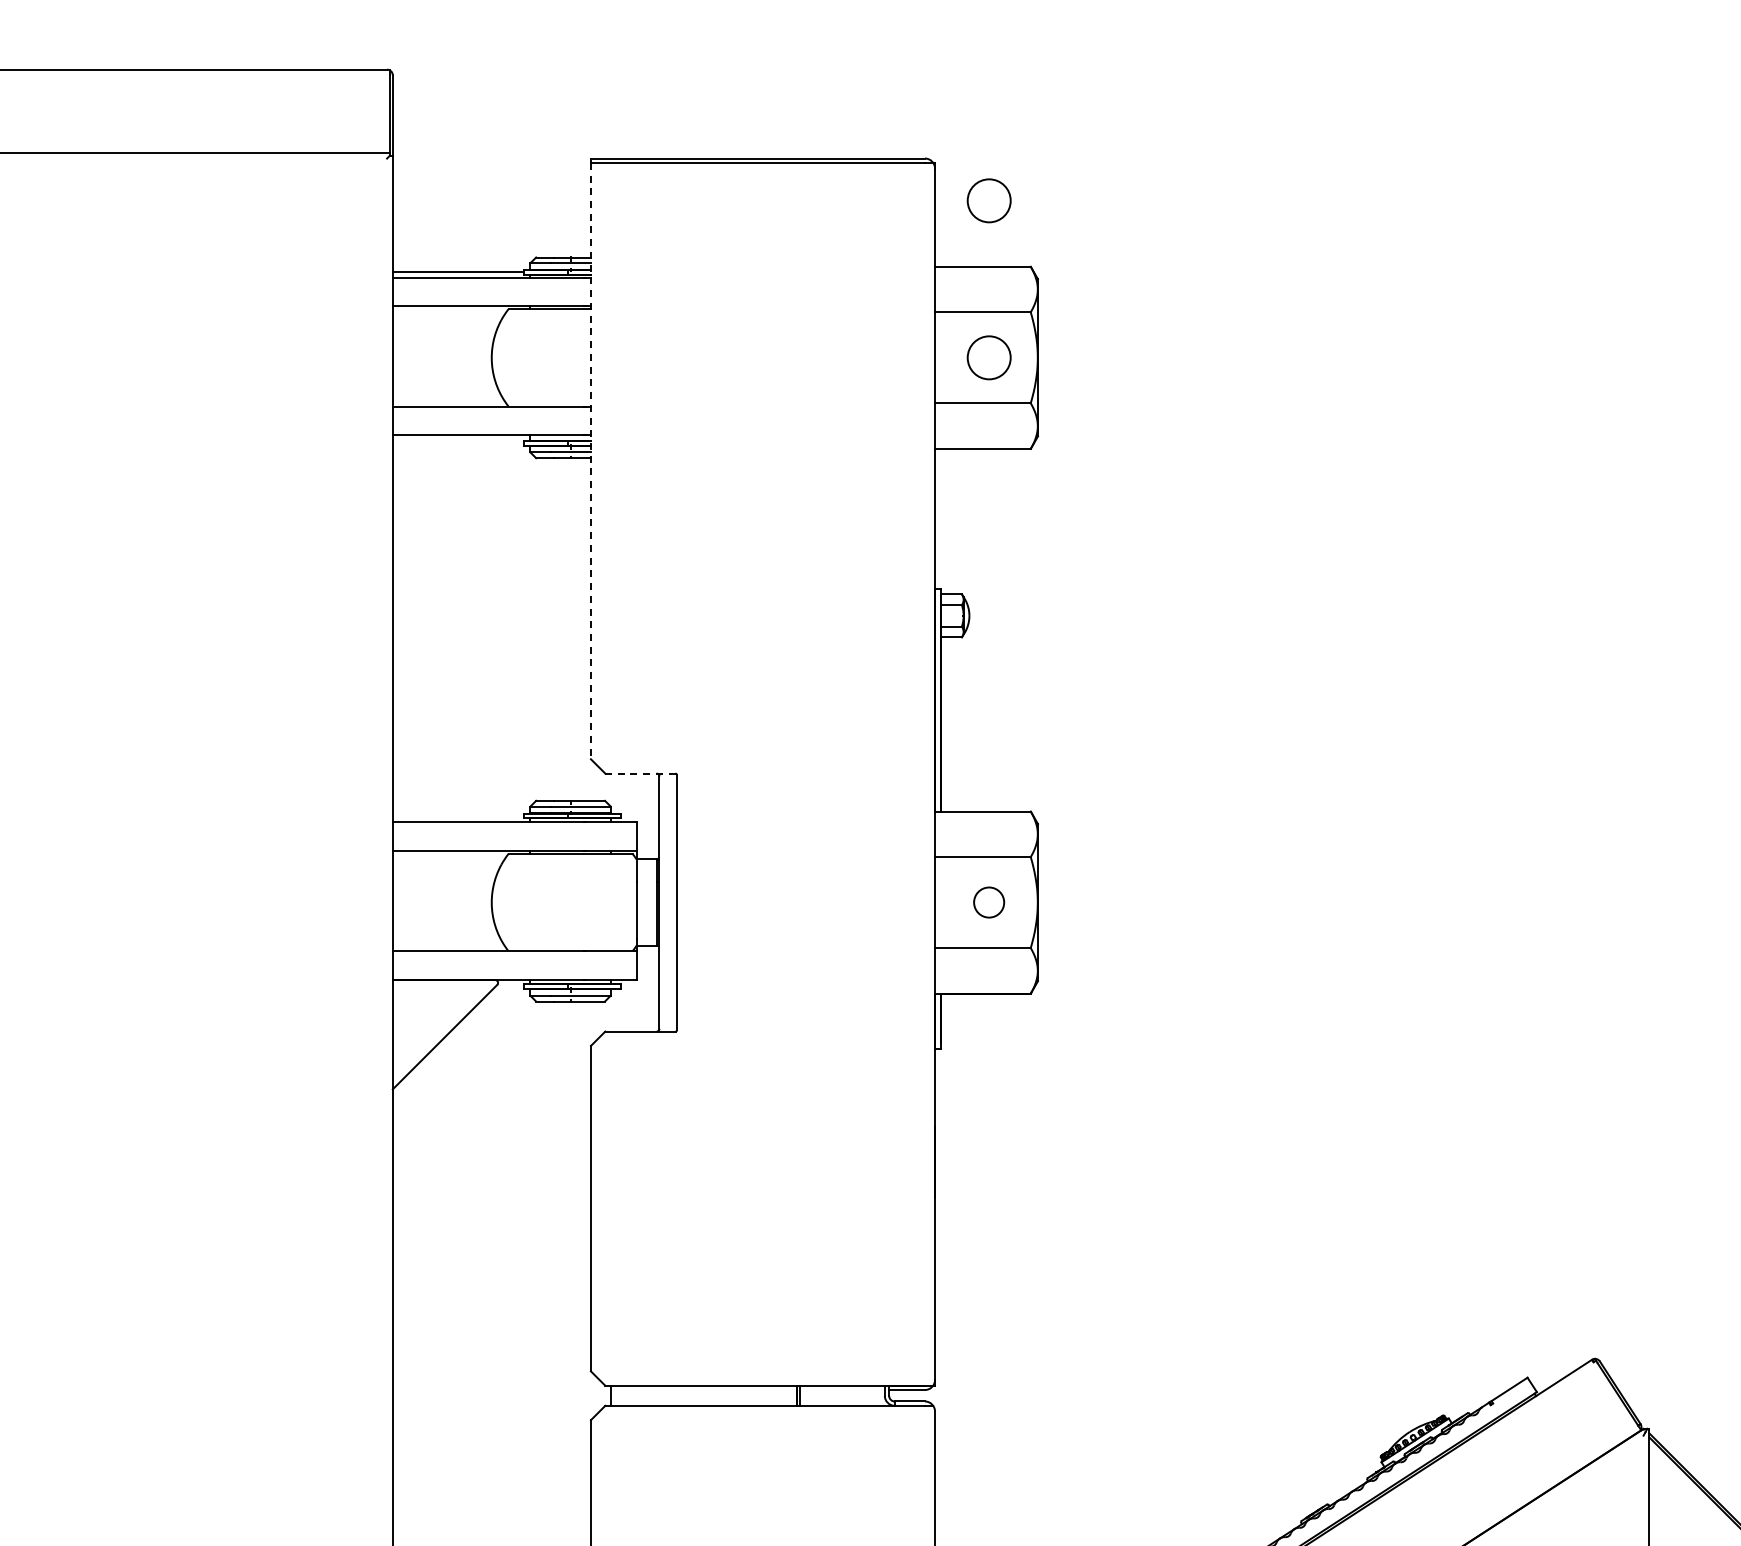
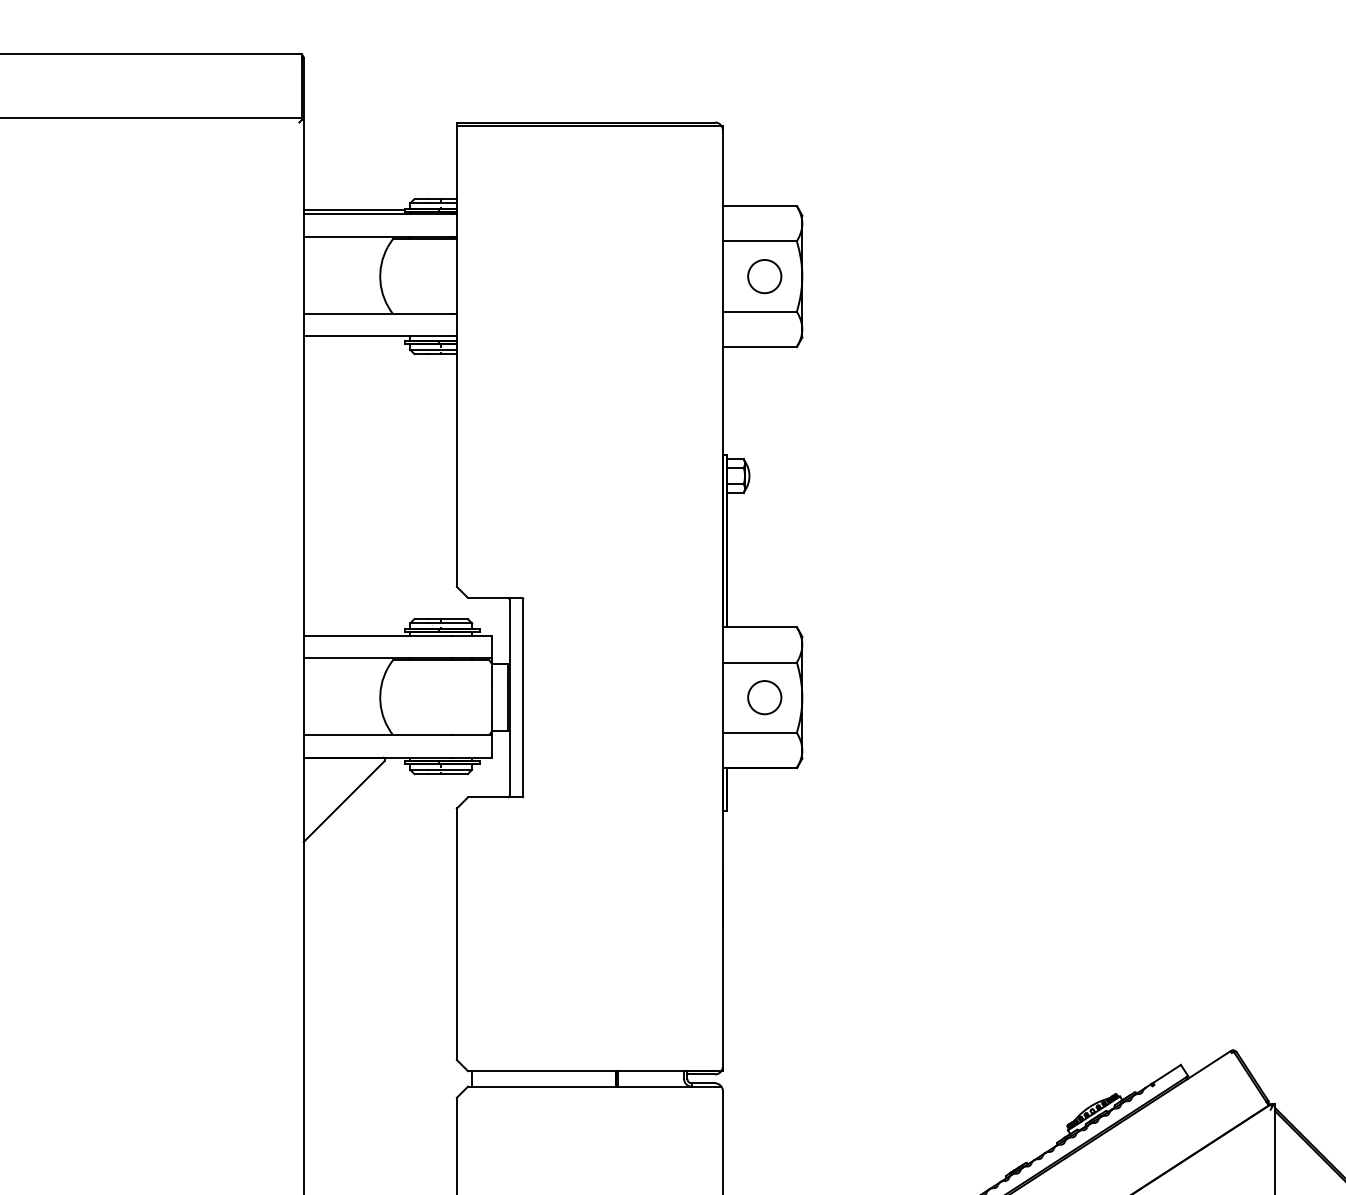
circle: (988, 200) -> (764, 154), removed
line: (590, 461) -> (456, 356), dashed -> solid
line: (639, 773) -> (494, 597), dashed -> solid
circle: (988, 902) -> (764, 697), size x1.43

